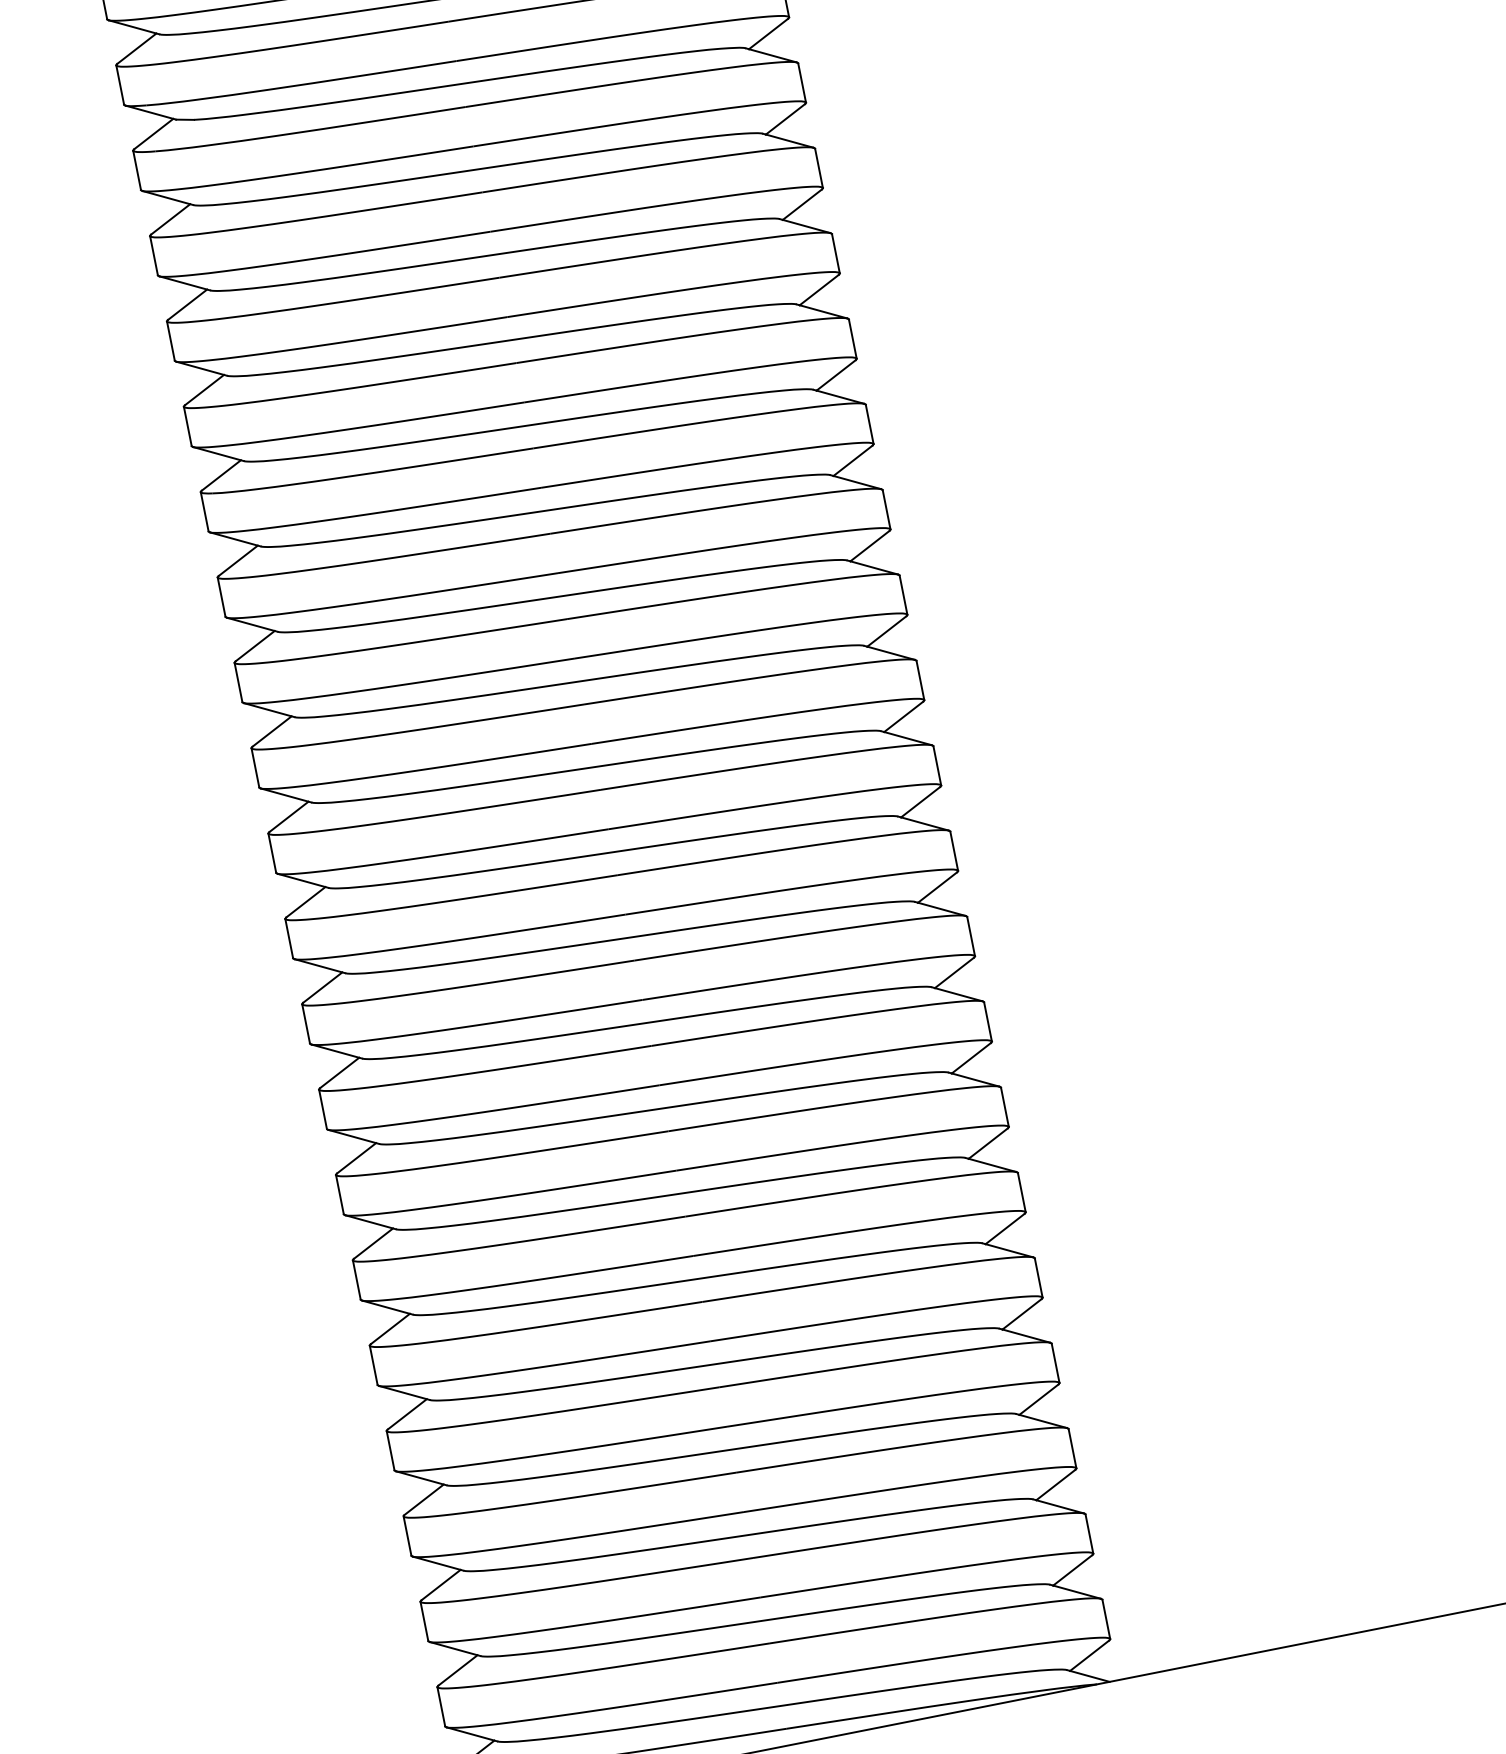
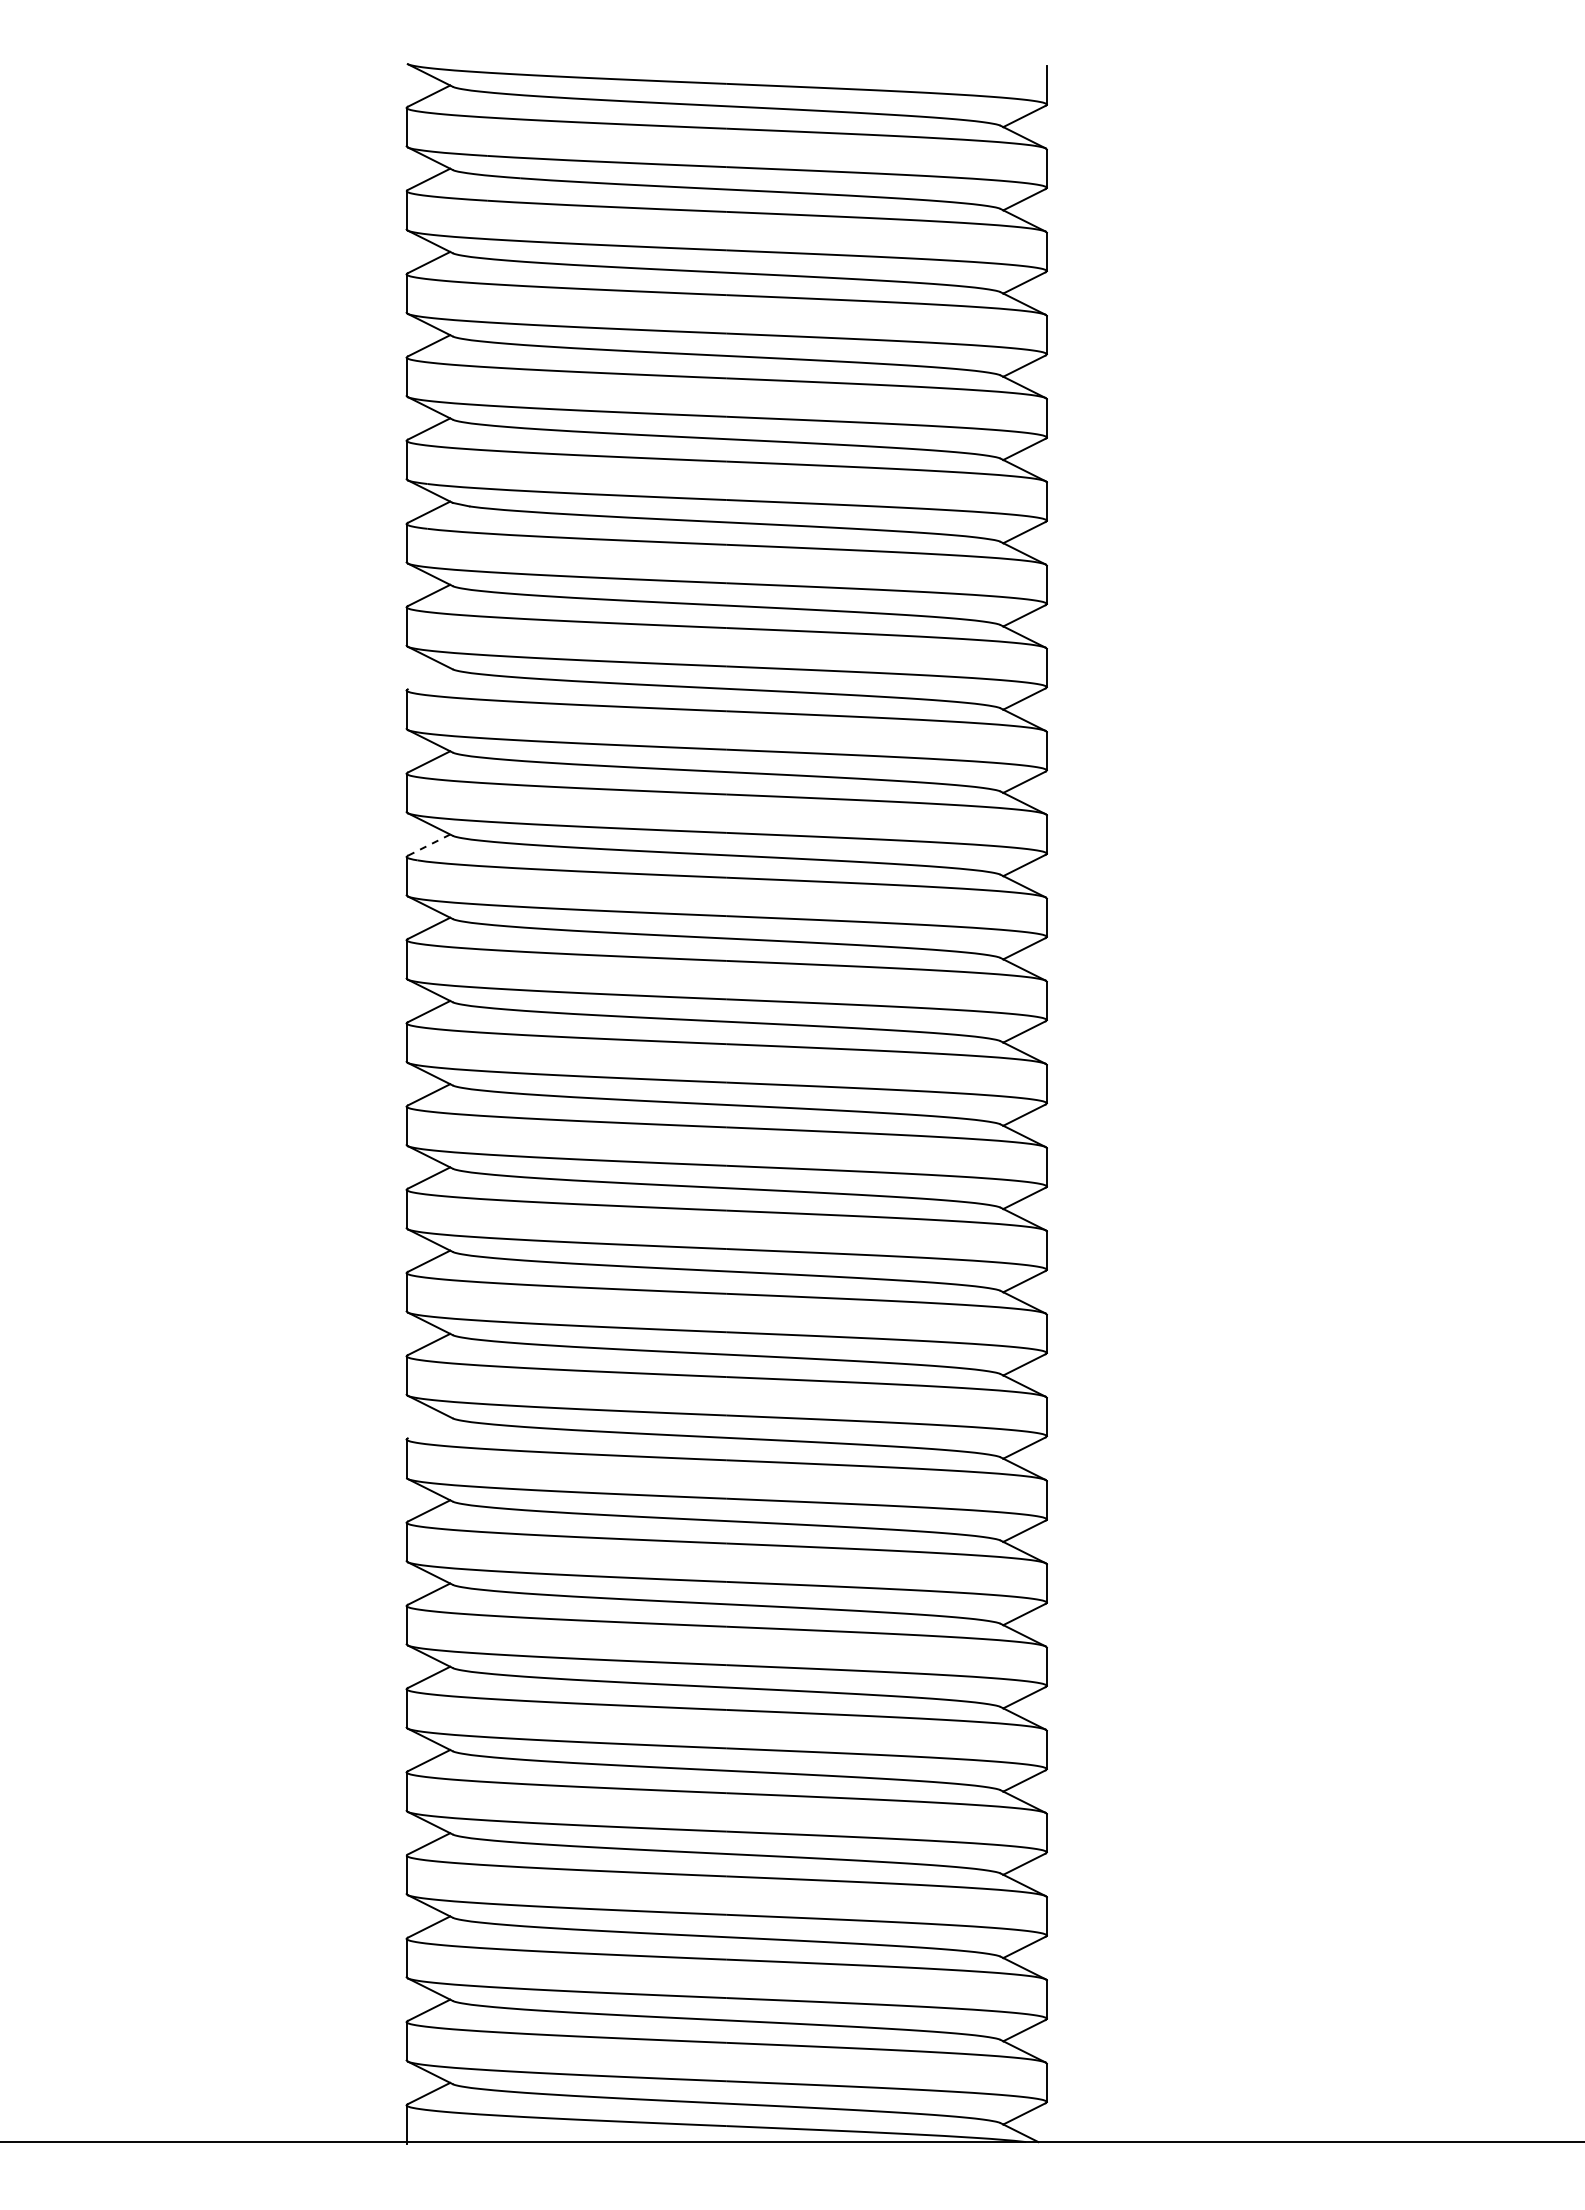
line: (186, 304) -> (428, 678), removed
line: (221, 475) -> (429, 845), solid -> dashed
line: (339, 1072) -> (428, 1427), removed

